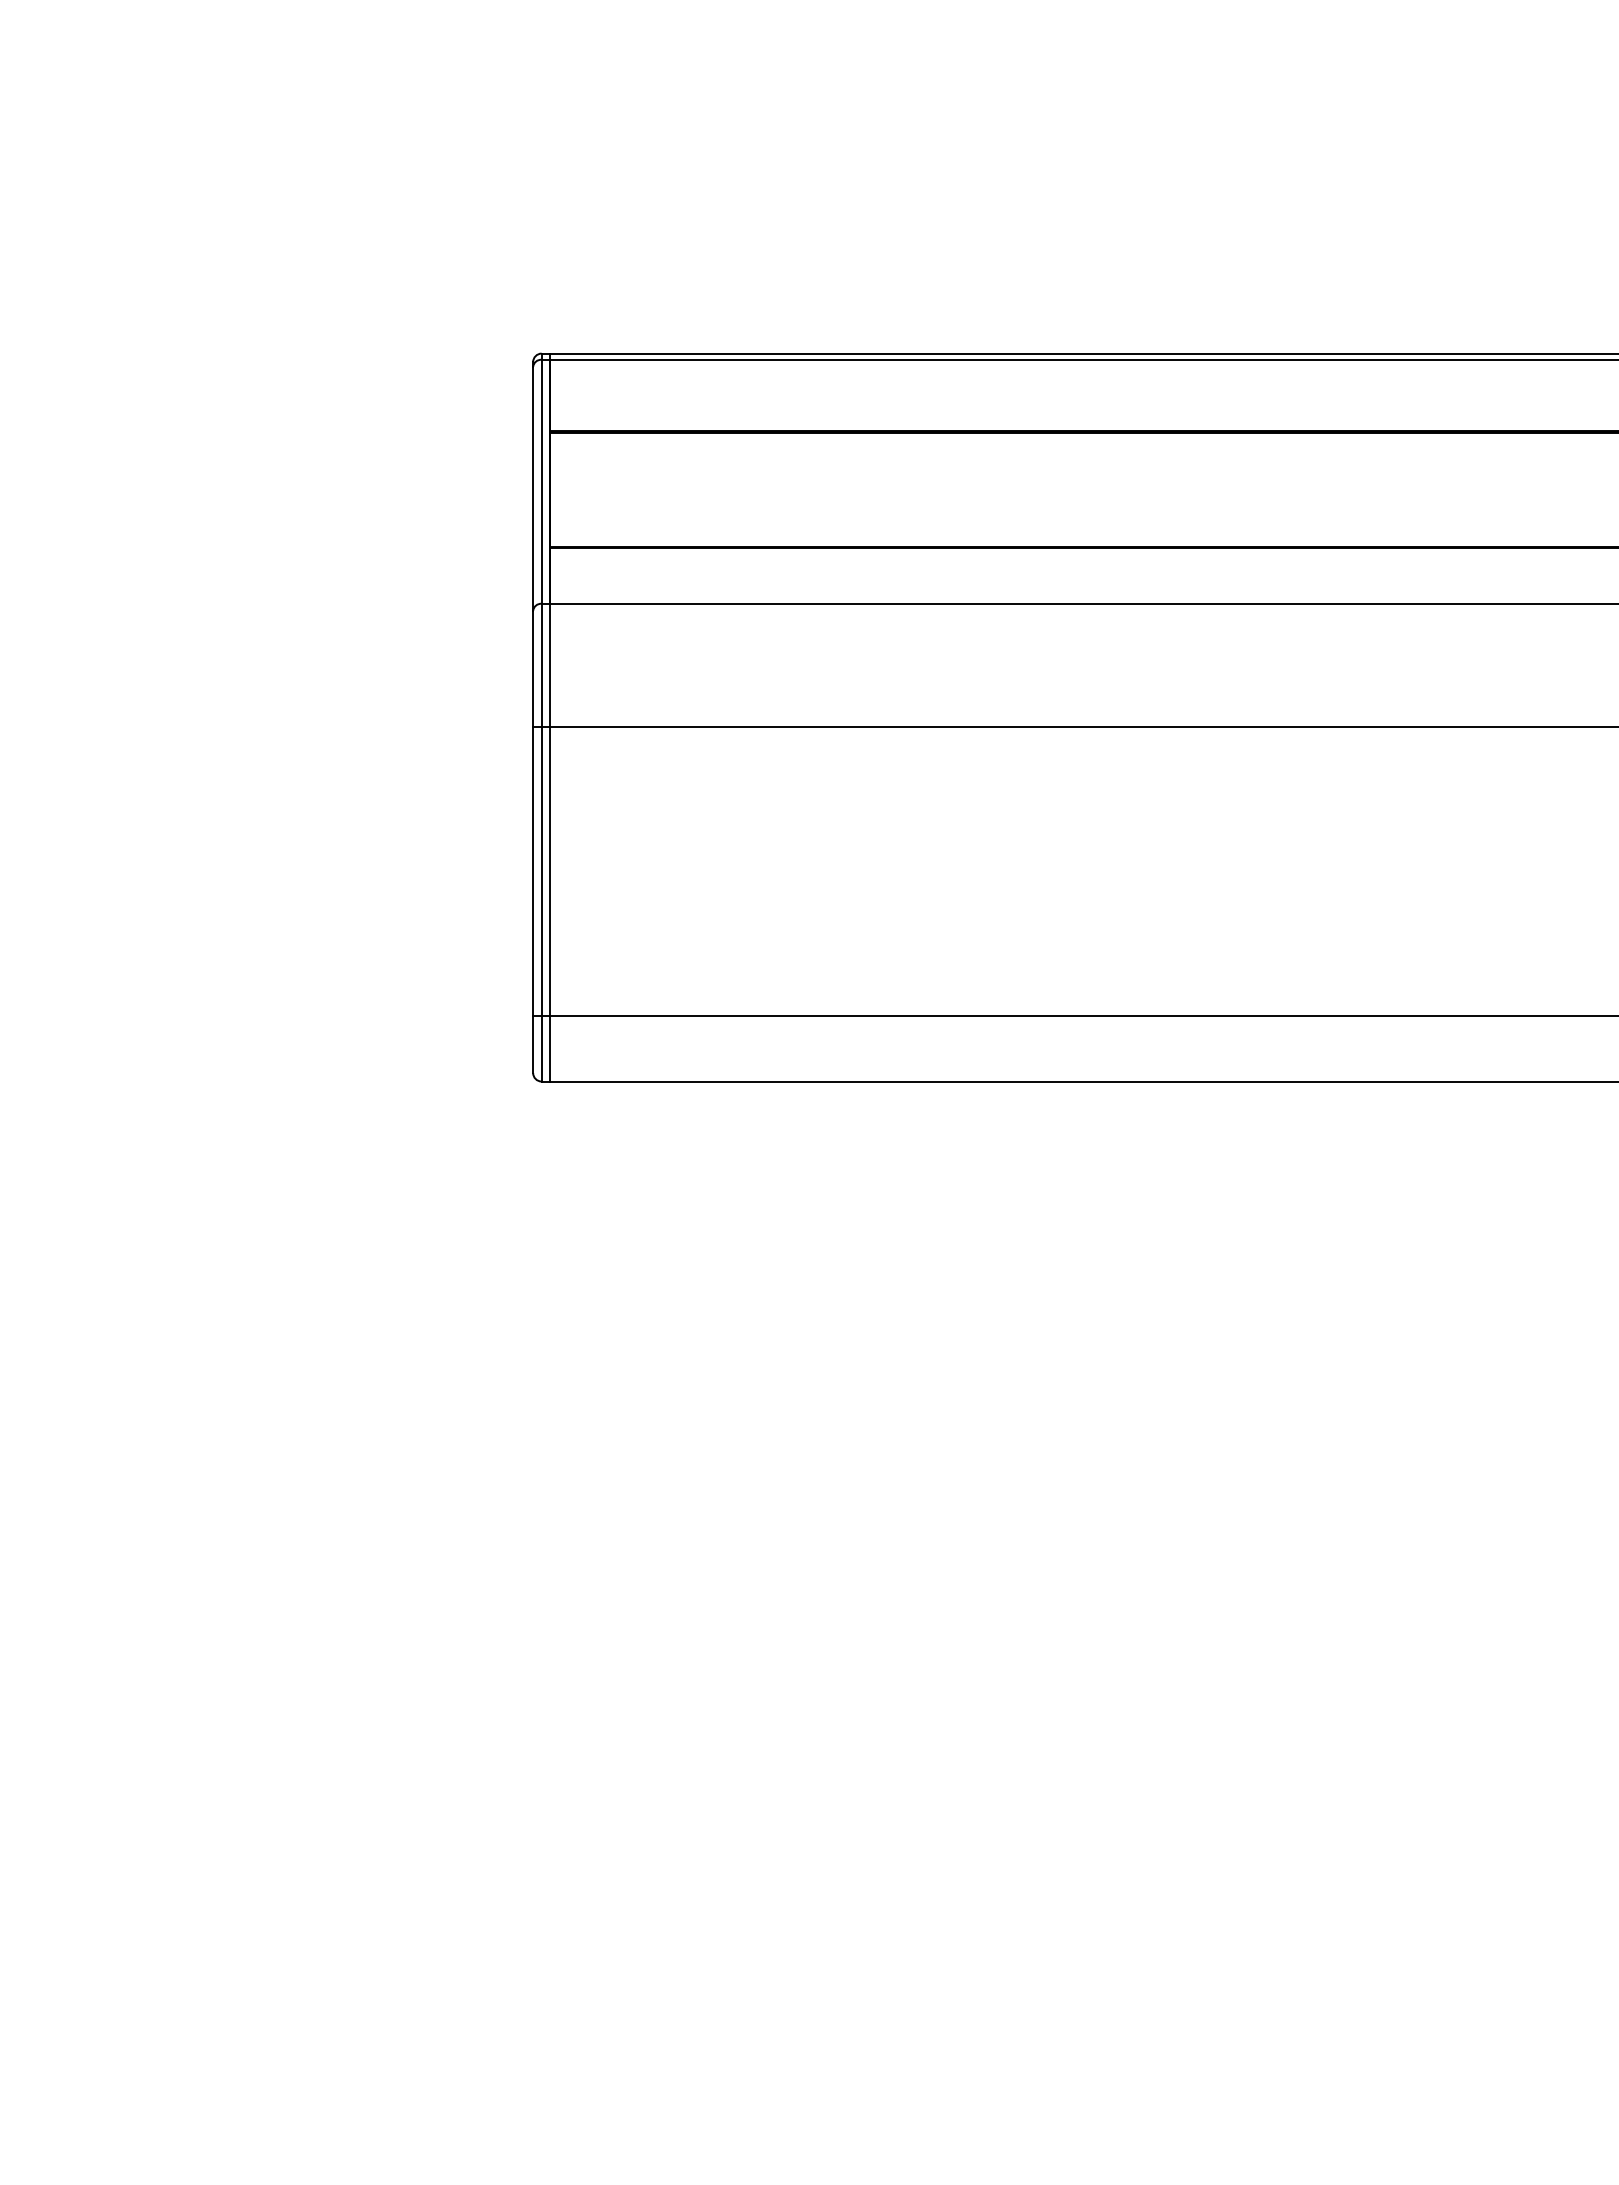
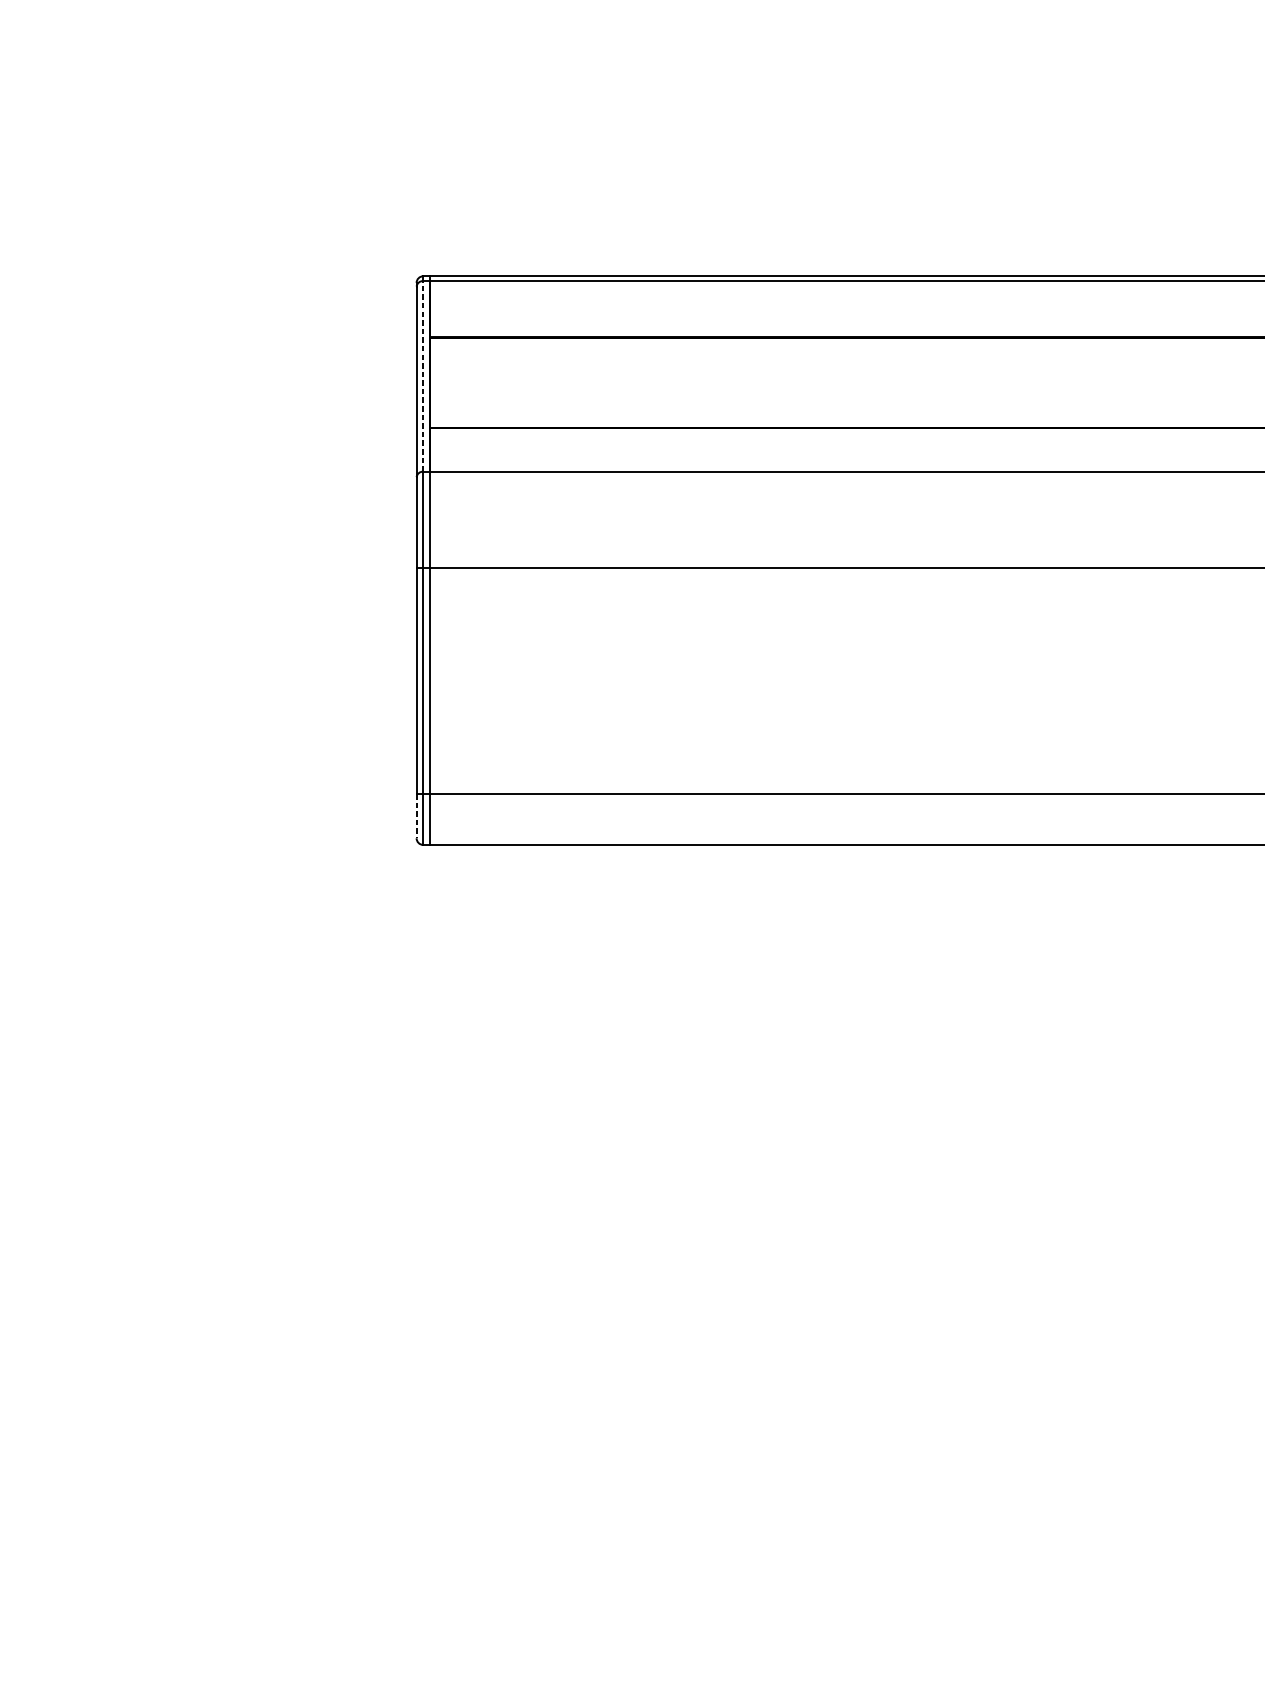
line: (541, 481) -> (423, 376), solid -> dashed
line: (533, 1045) -> (416, 816), solid -> dashed

